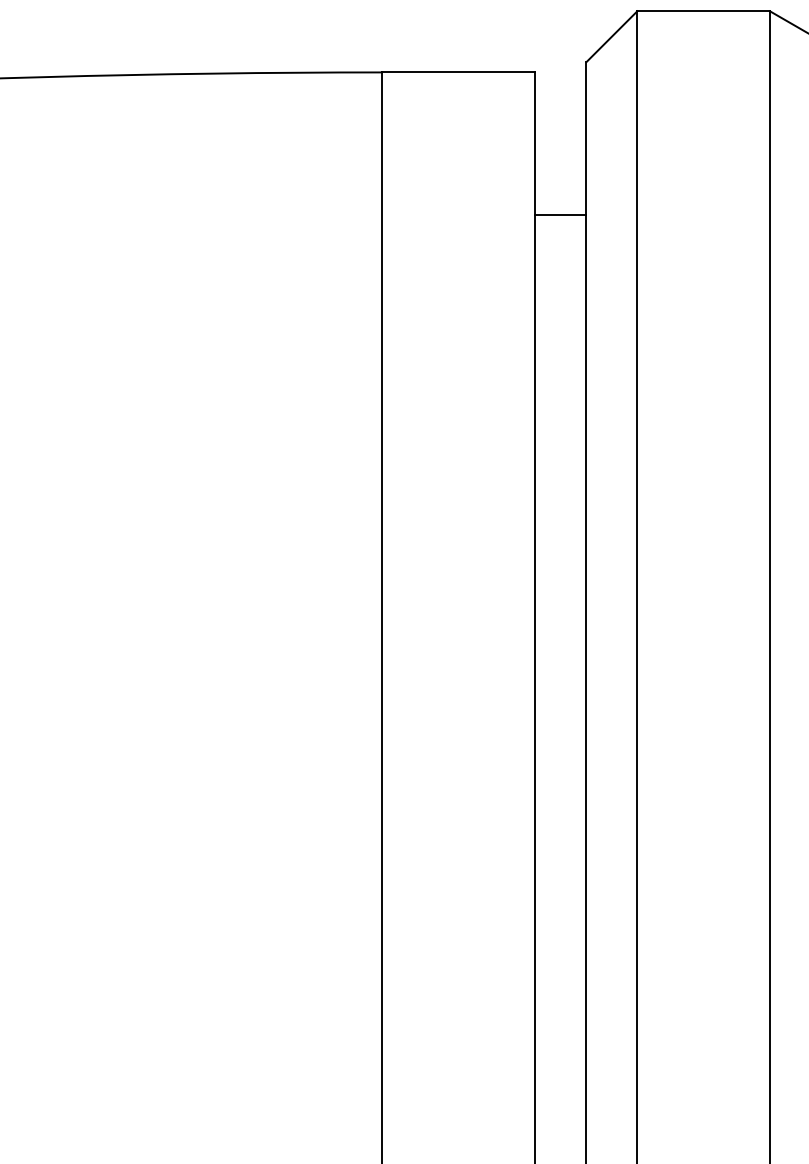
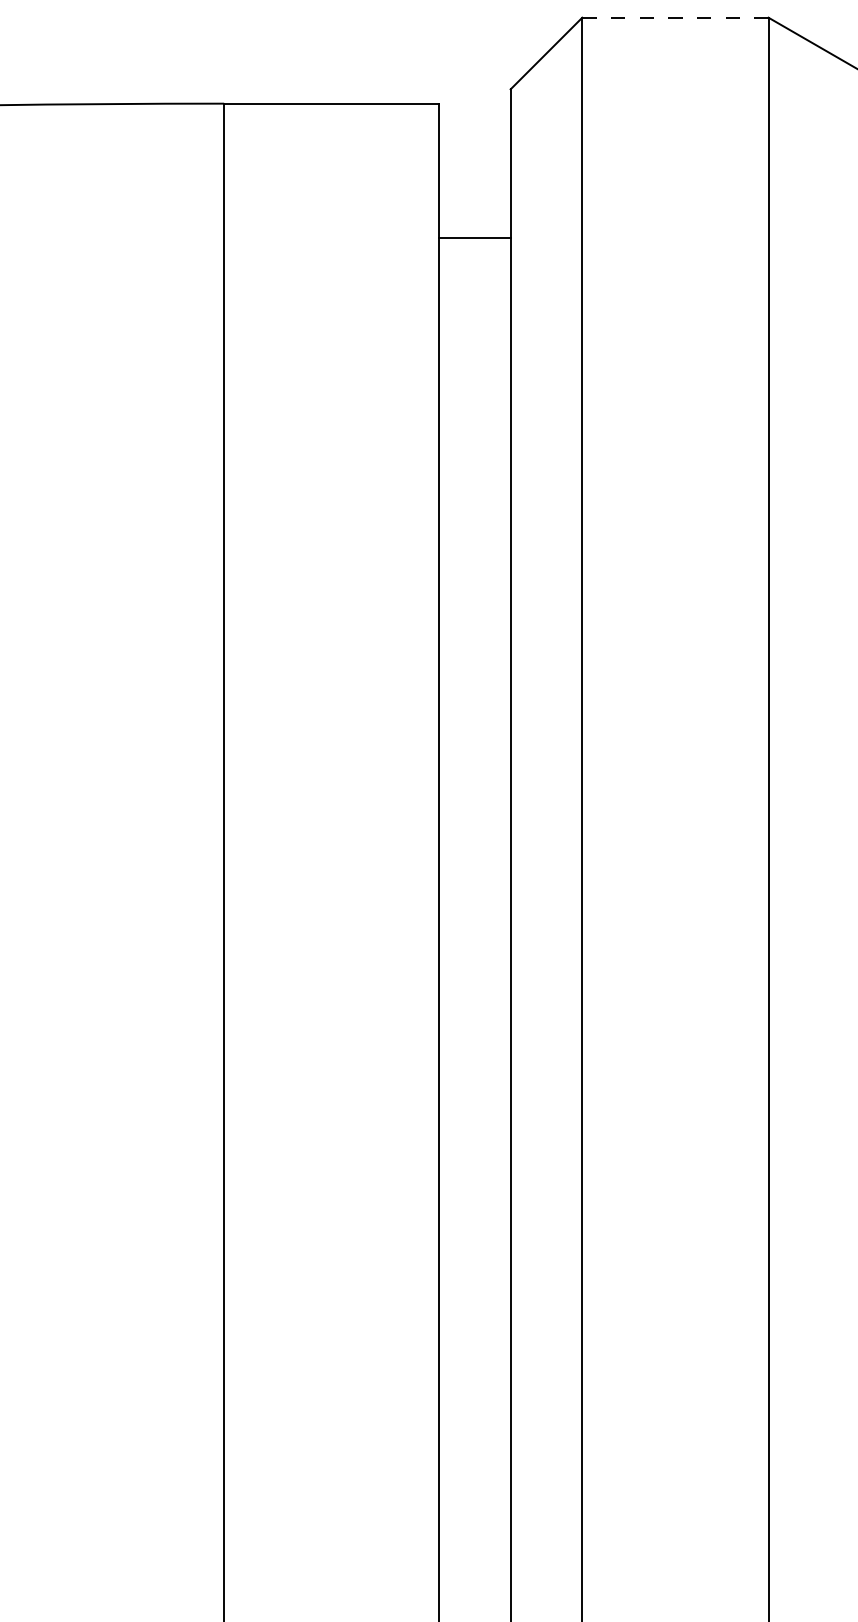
line: (703, 11) -> (675, 18), solid -> dashed
line: (560, 215) -> (474, 238), moved

